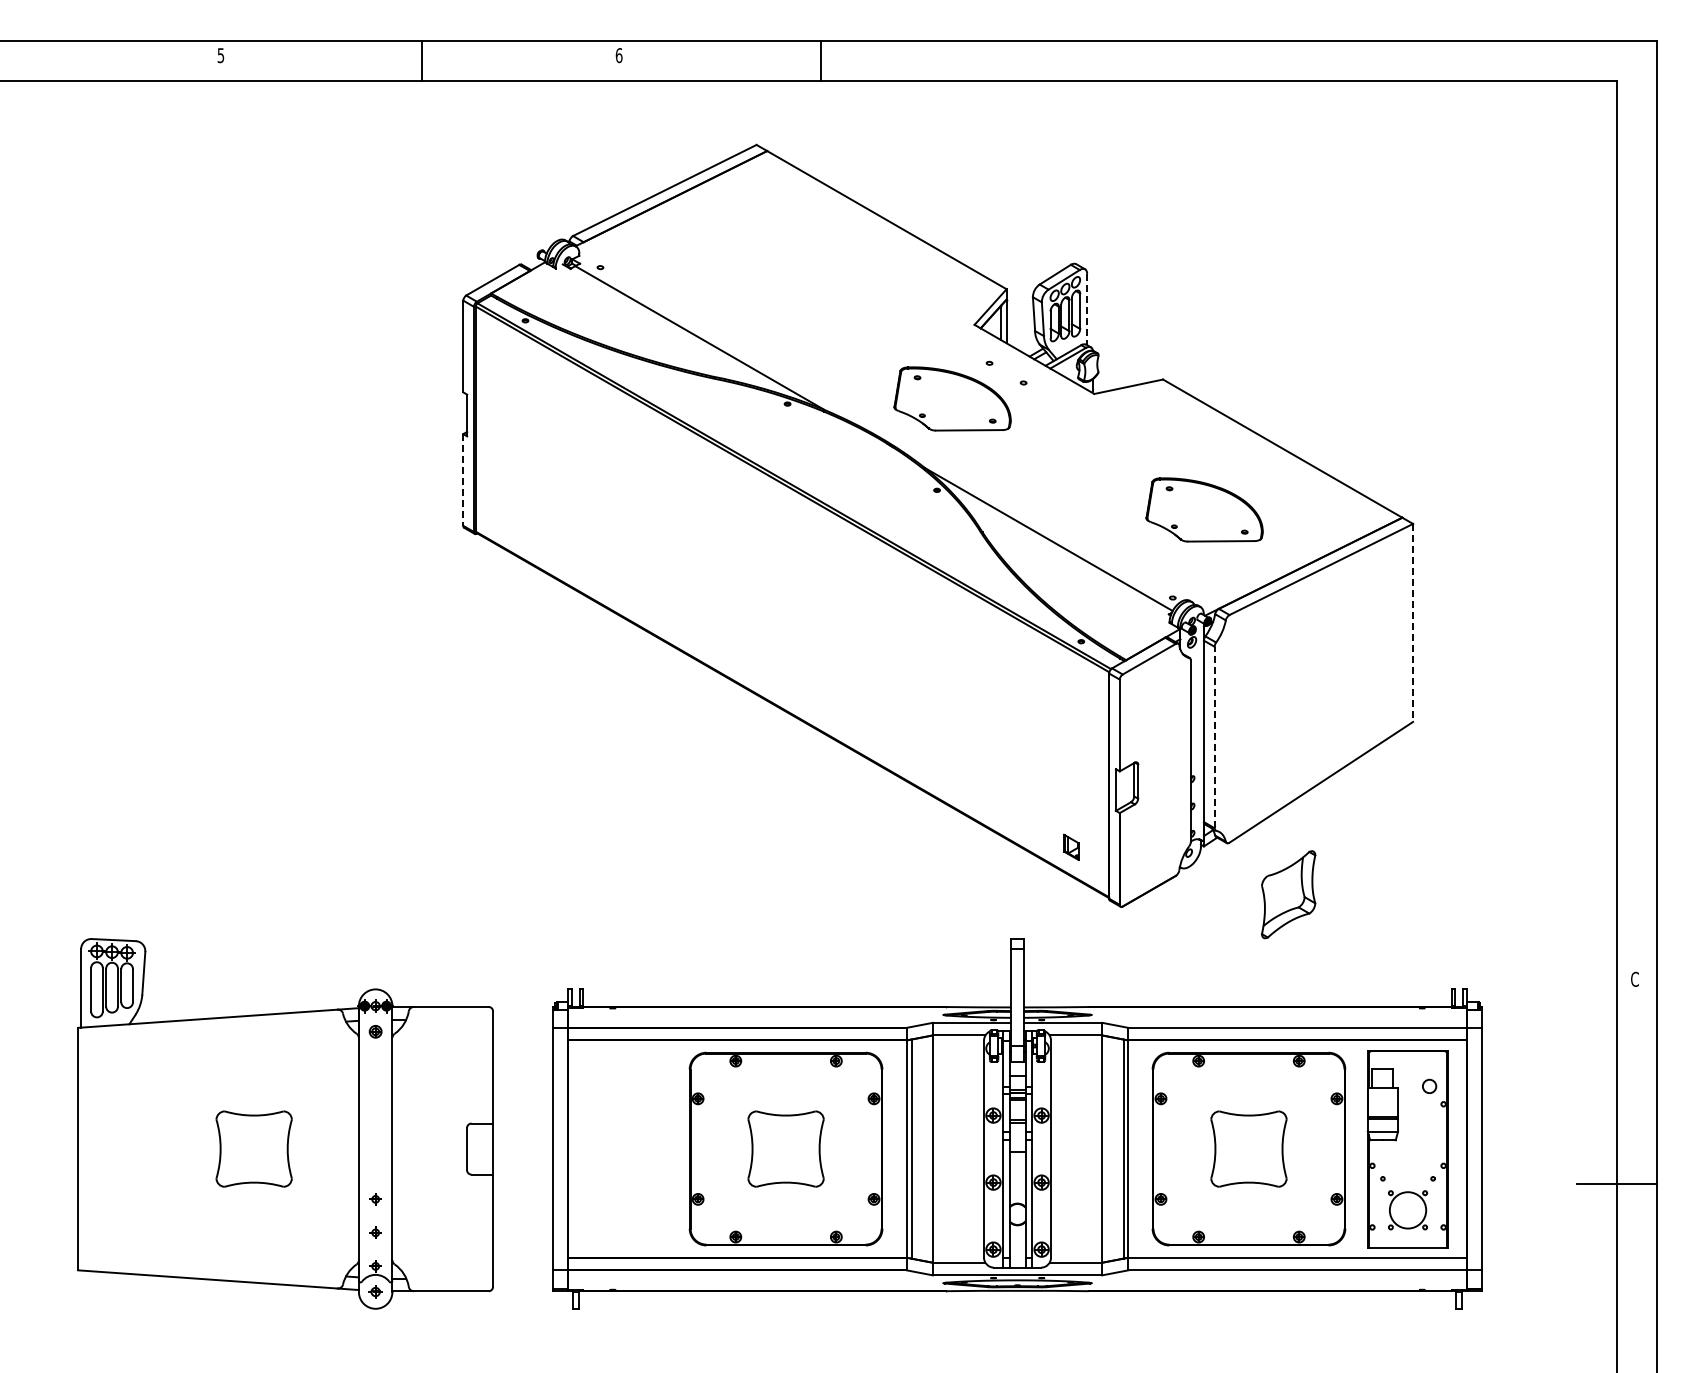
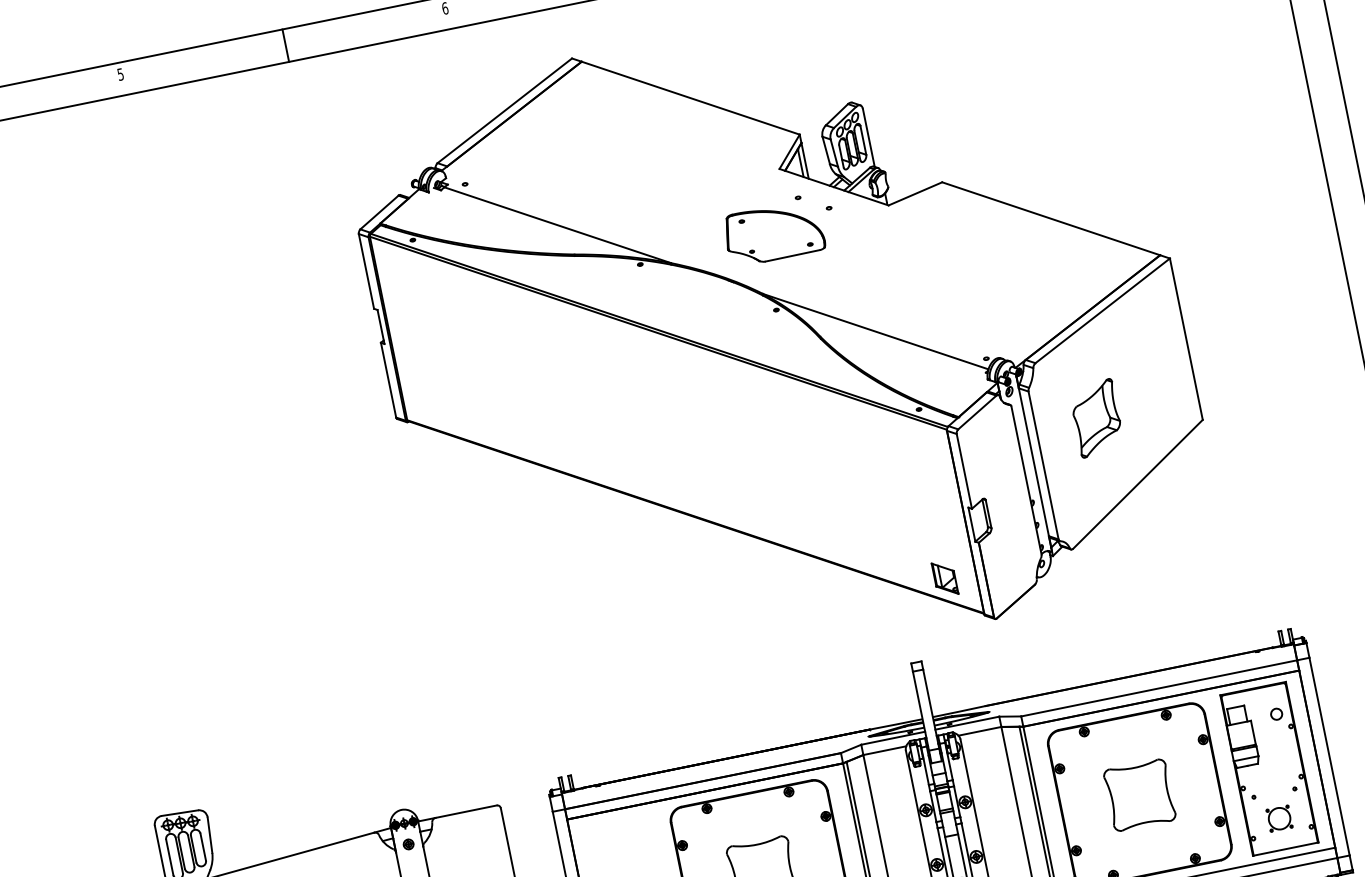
line: (1087, 309) -> (869, 137), dashed -> solid
line: (463, 479) -> (388, 379), dashed -> solid
part: (1204, 509) -> (997, 281), removed
line: (1413, 622) -> (1186, 338), dashed -> solid
line: (1214, 737) -> (1043, 465), dashed -> solid
part: (1071, 847) -> (945, 578), size x1.67
part: (1288, 894) -> (1096, 418), moved
part: (1407, 1209) -> (1279, 818), size x0.71

